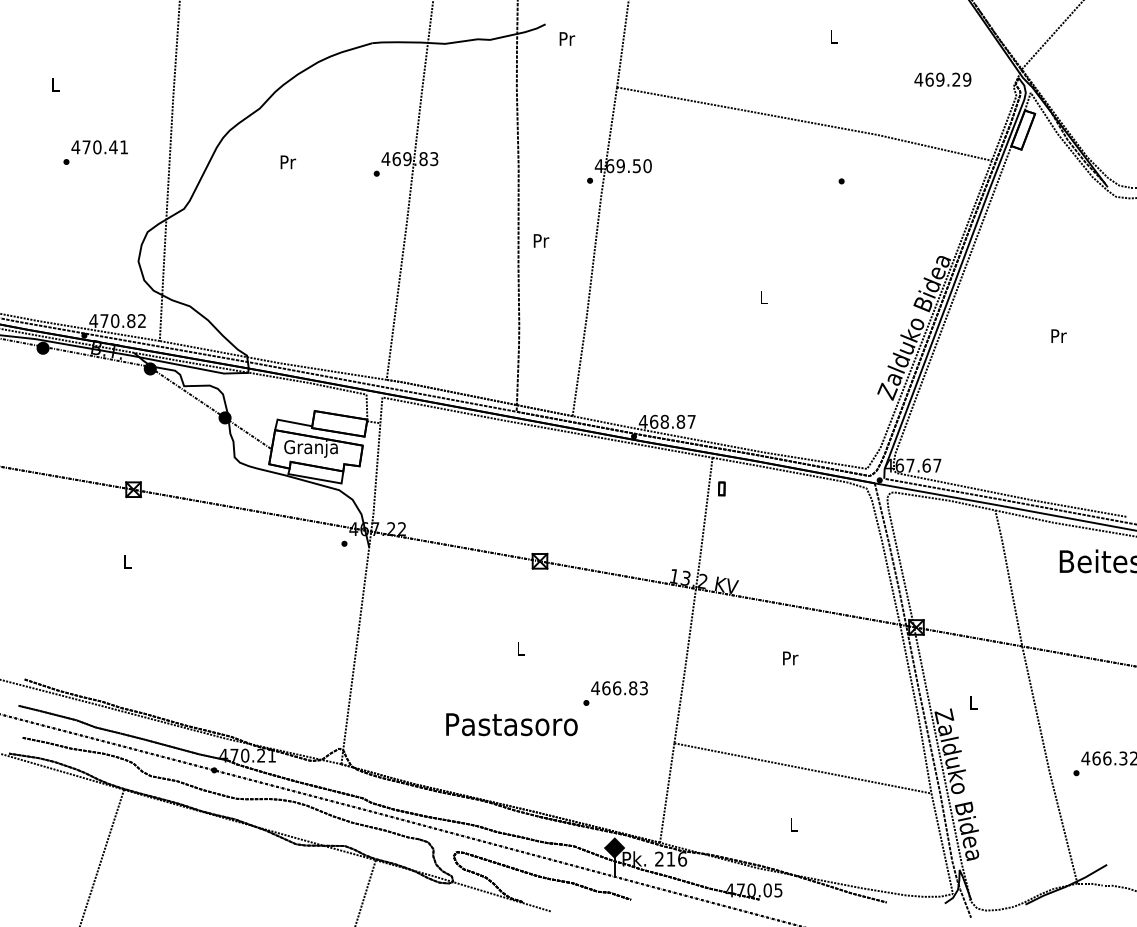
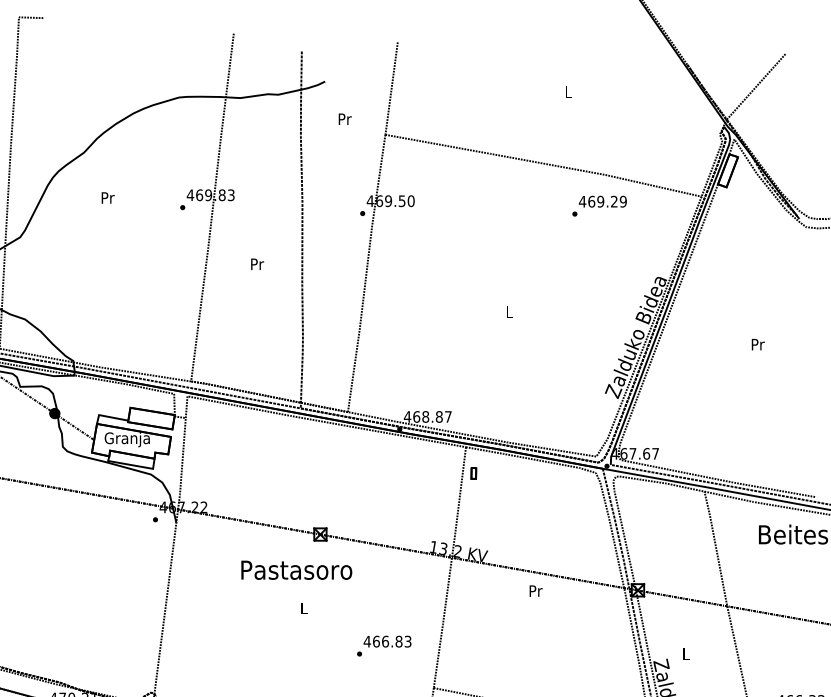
text: (567, 38) -> (345, 118), moved
text: (942, 79) -> (602, 201), moved
text: (541, 240) -> (257, 263), moved
text: (790, 658) -> (535, 591), moved
text: (511, 724) -> (296, 570), moved

